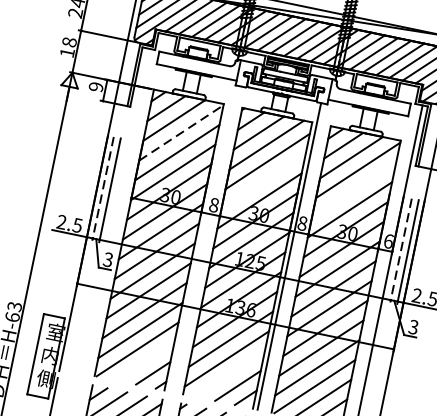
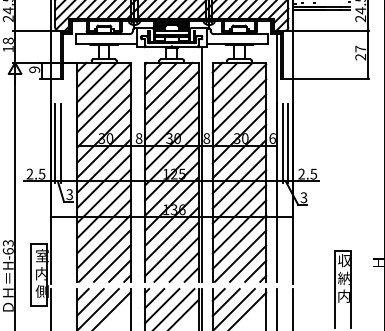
line: (181, 133) -> (104, 90), dashed -> solid
line: (263, 181) -> (171, 113), added
line: (103, 189) -> (55, 143), dashed -> solid
line: (354, 189) -> (239, 105), added
line: (401, 250) -> (283, 143), dashed -> solid
line: (145, 361) -> (112, 263), added
line: (230, 373) -> (176, 259), added

